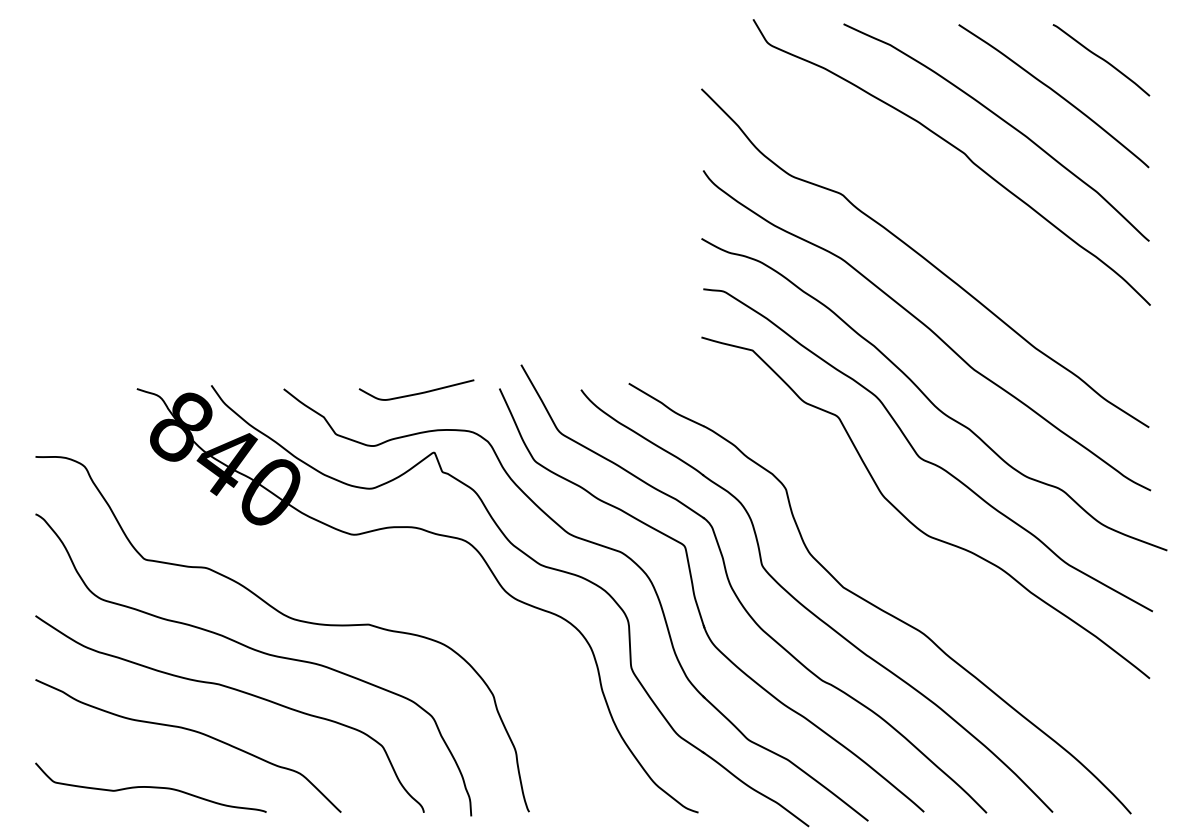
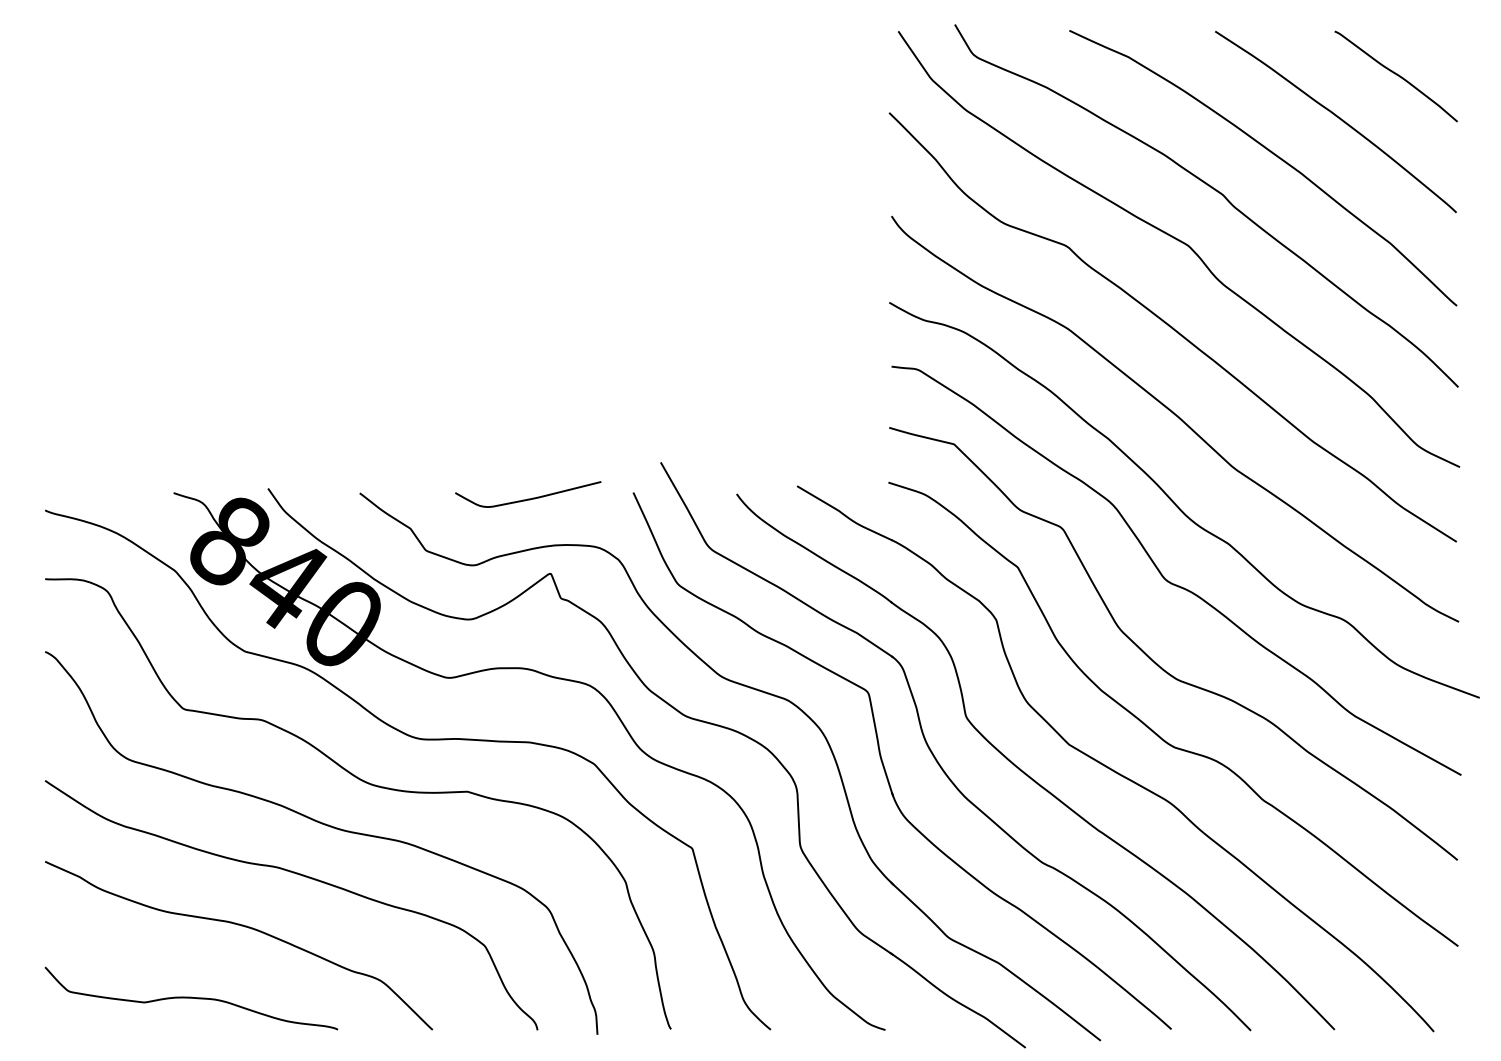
curve: (931, 191) -> (1180, 242), added
curve: (914, 579) -> (1159, 734), added
curve: (328, 583) -> (416, 739), added

